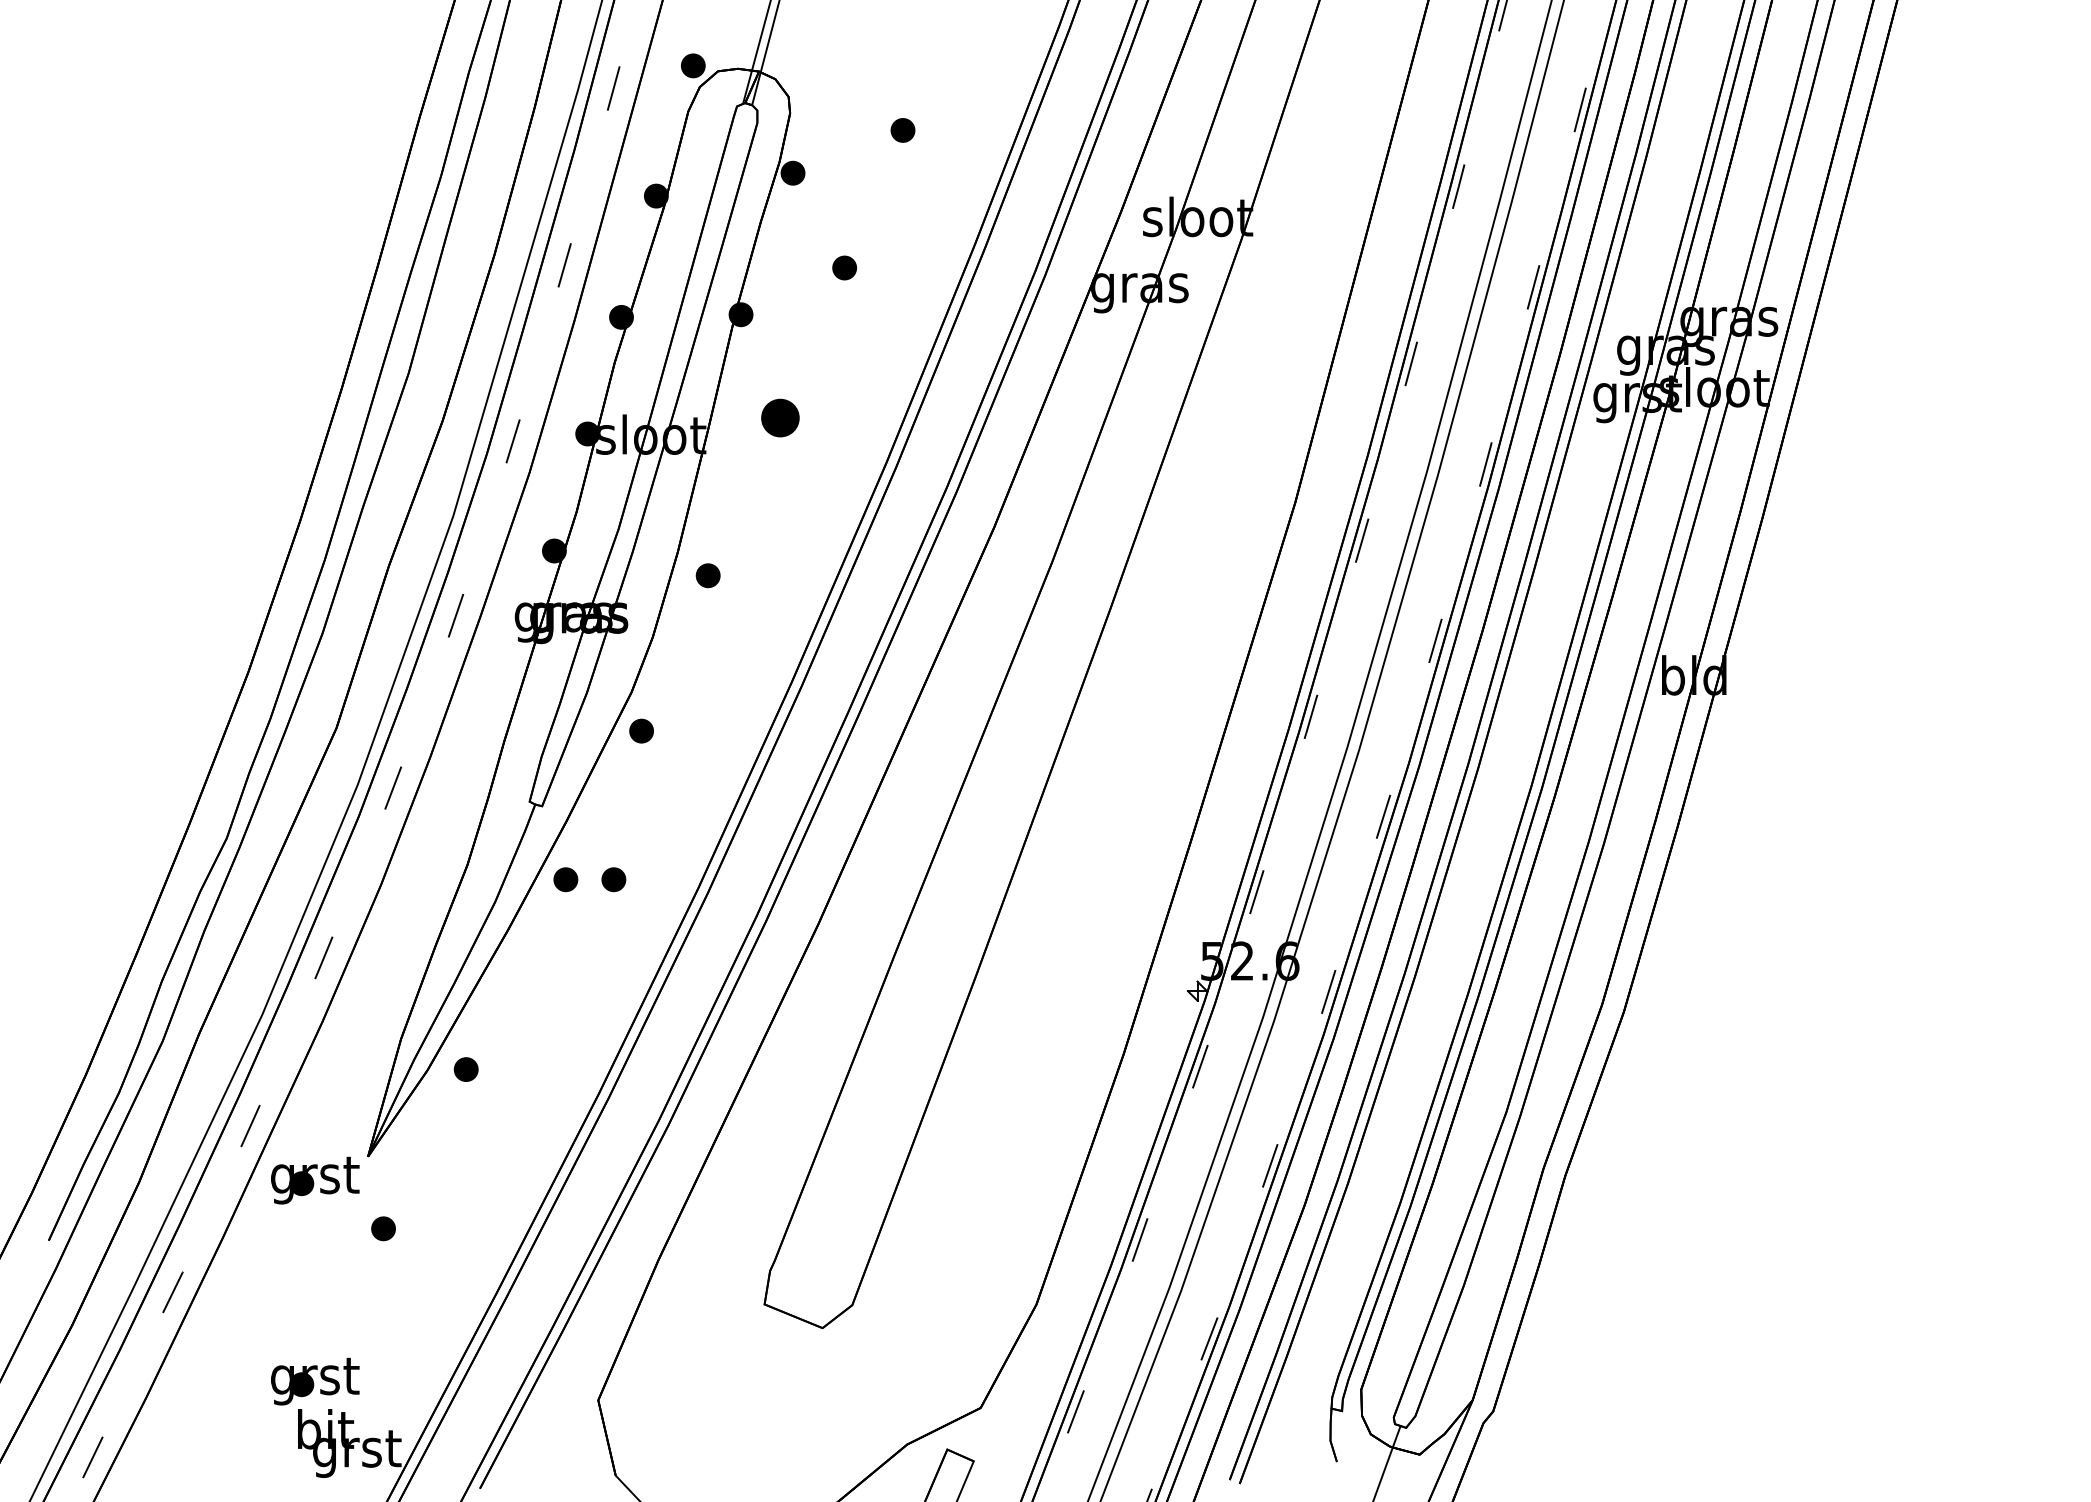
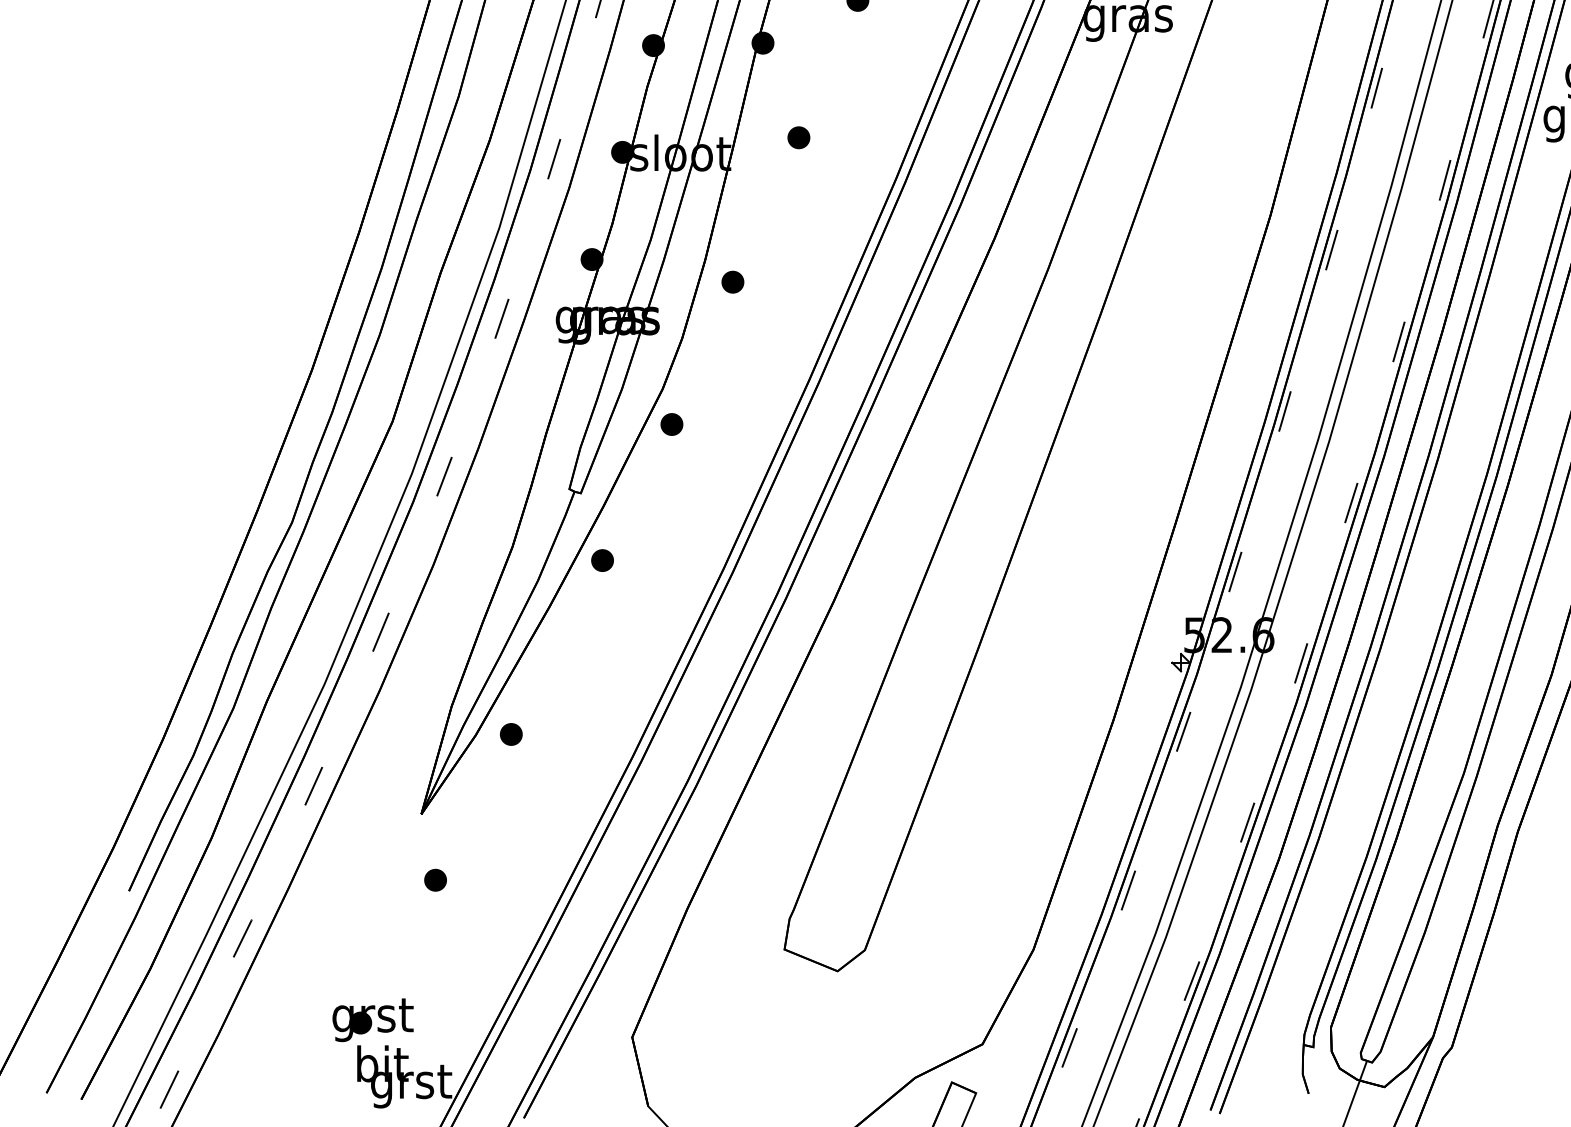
part: (779, 417) -> (798, 137), size x0.62
part: (613, 879) -> (646, 560), removed
part: (315, 1180) -> (373, 836), removed

